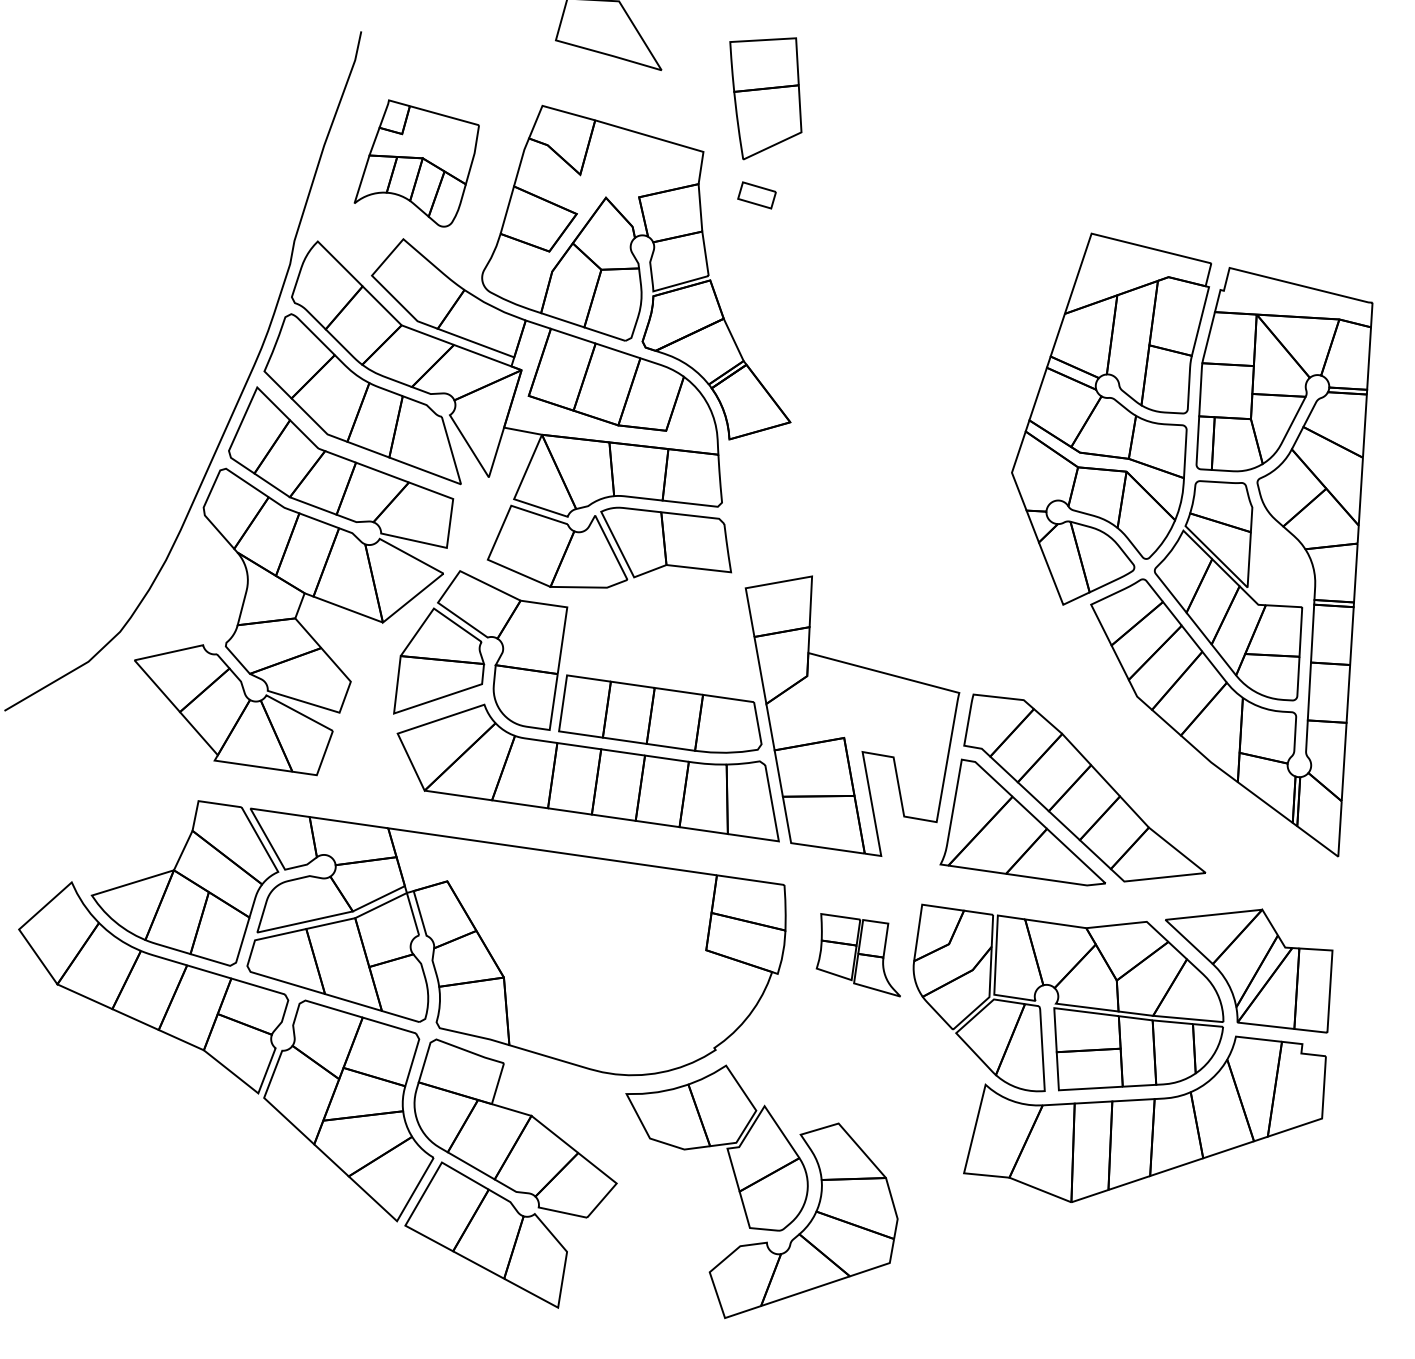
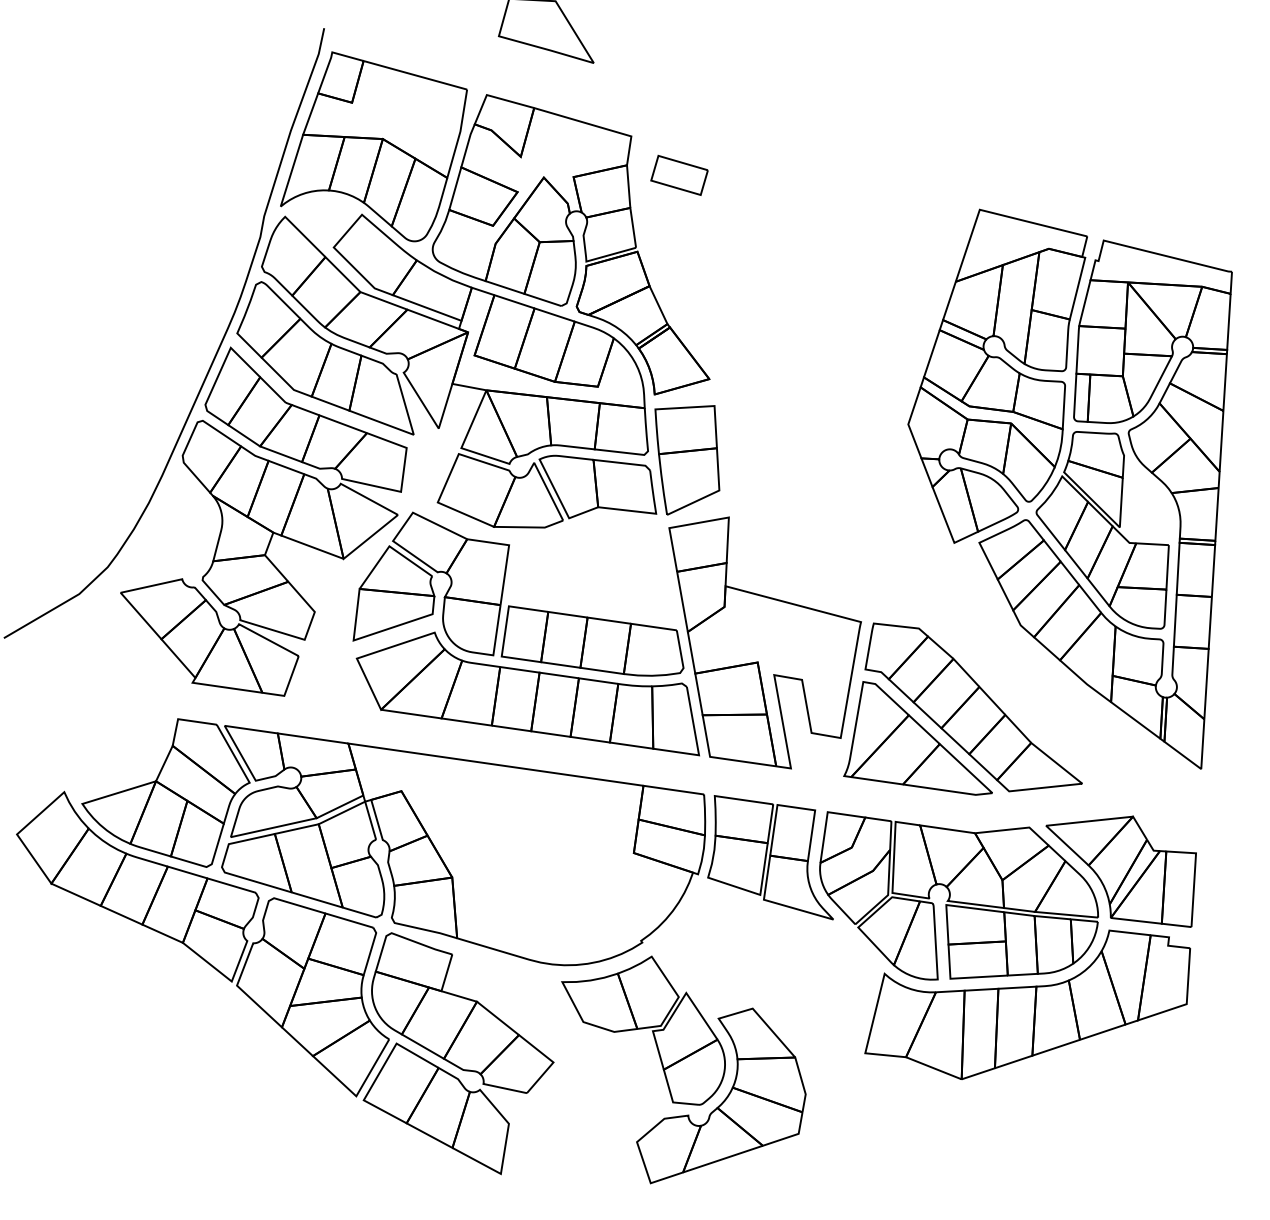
part: (765, 98) -> (687, 460), moved
part: (416, 163) -> (373, 146), size x1.67
part: (756, 195) -> (678, 175), size x1.67
part: (858, 954) -> (770, 856), size x1.67

